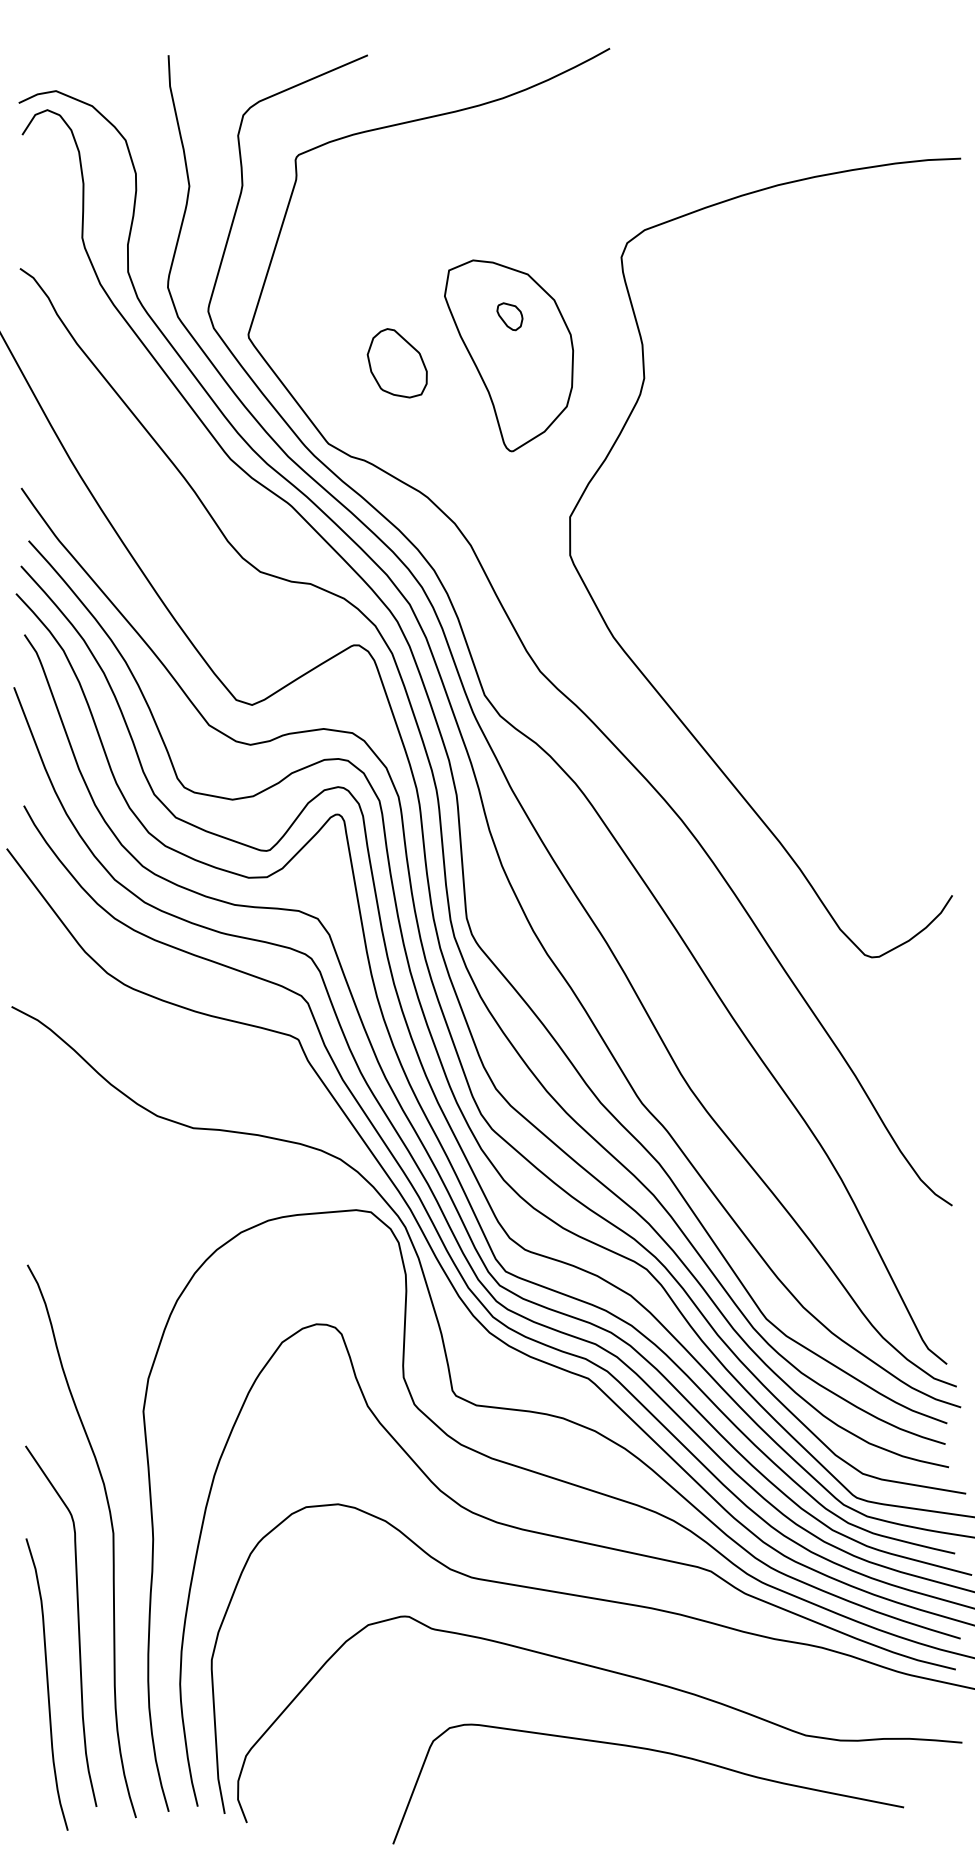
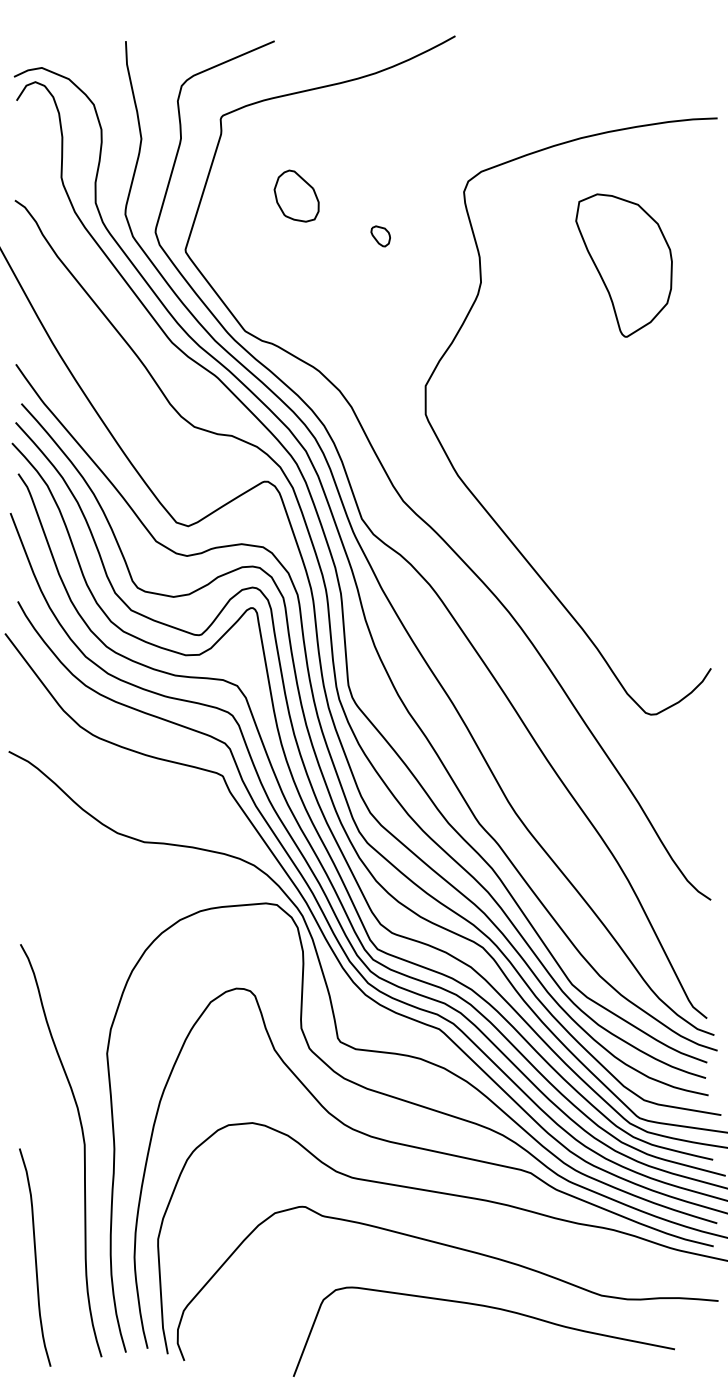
part: (508, 355) -> (623, 265), moved
part: (397, 362) -> (296, 195), moved
curve: (76, 1621) -> (57, 1210), removed

